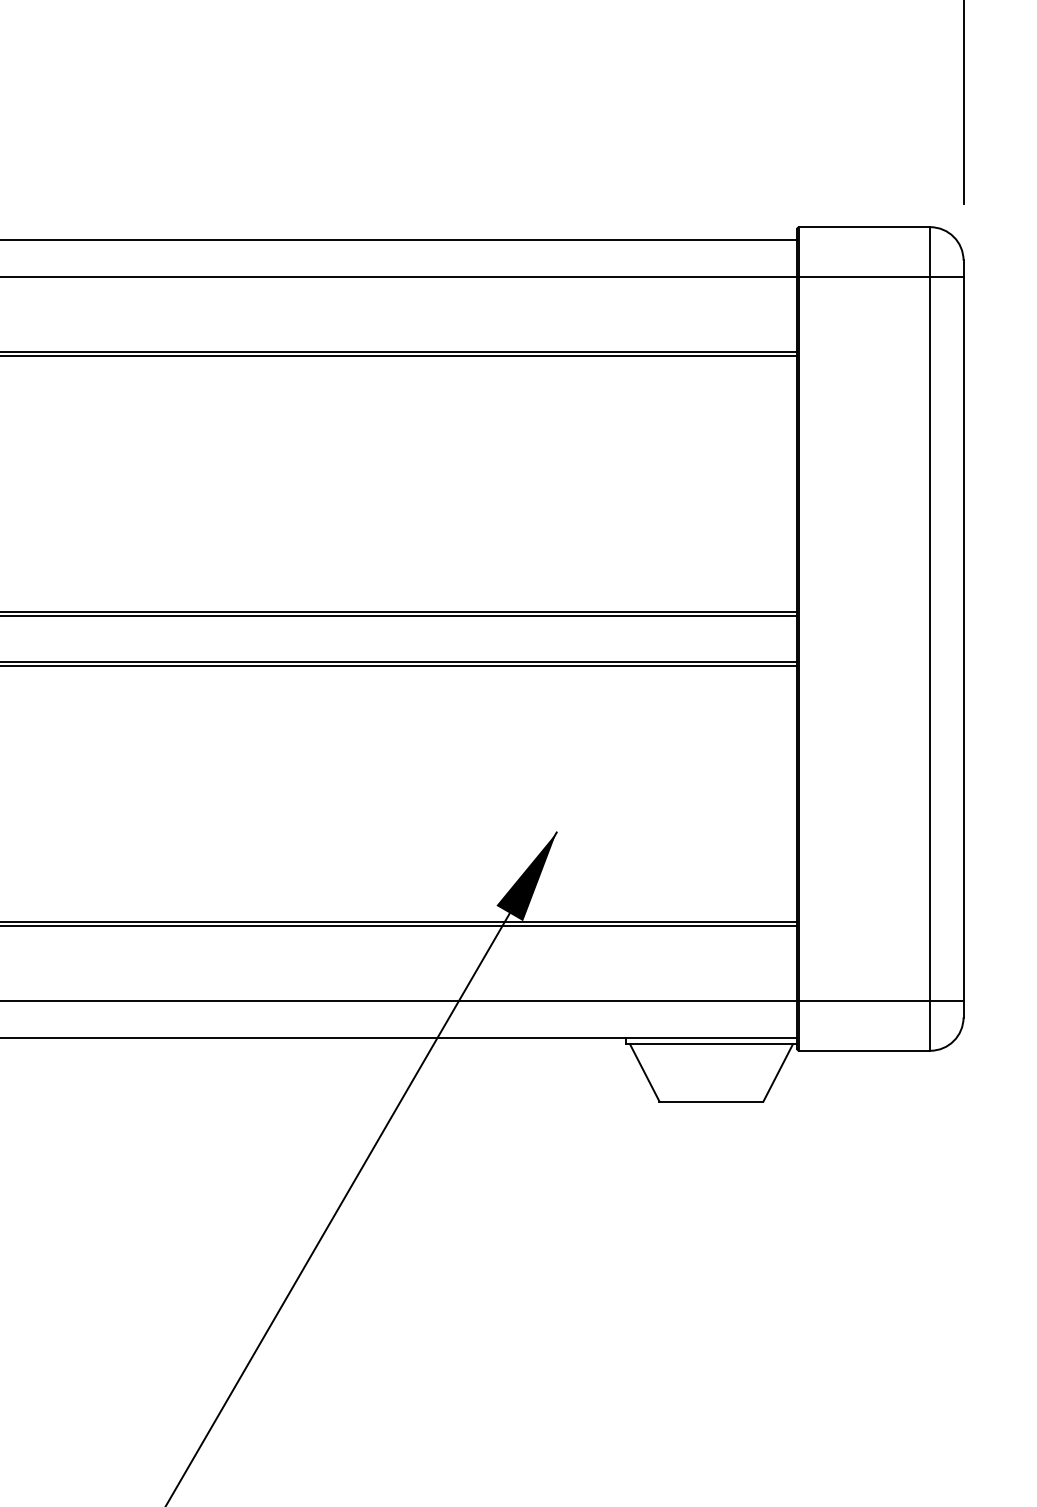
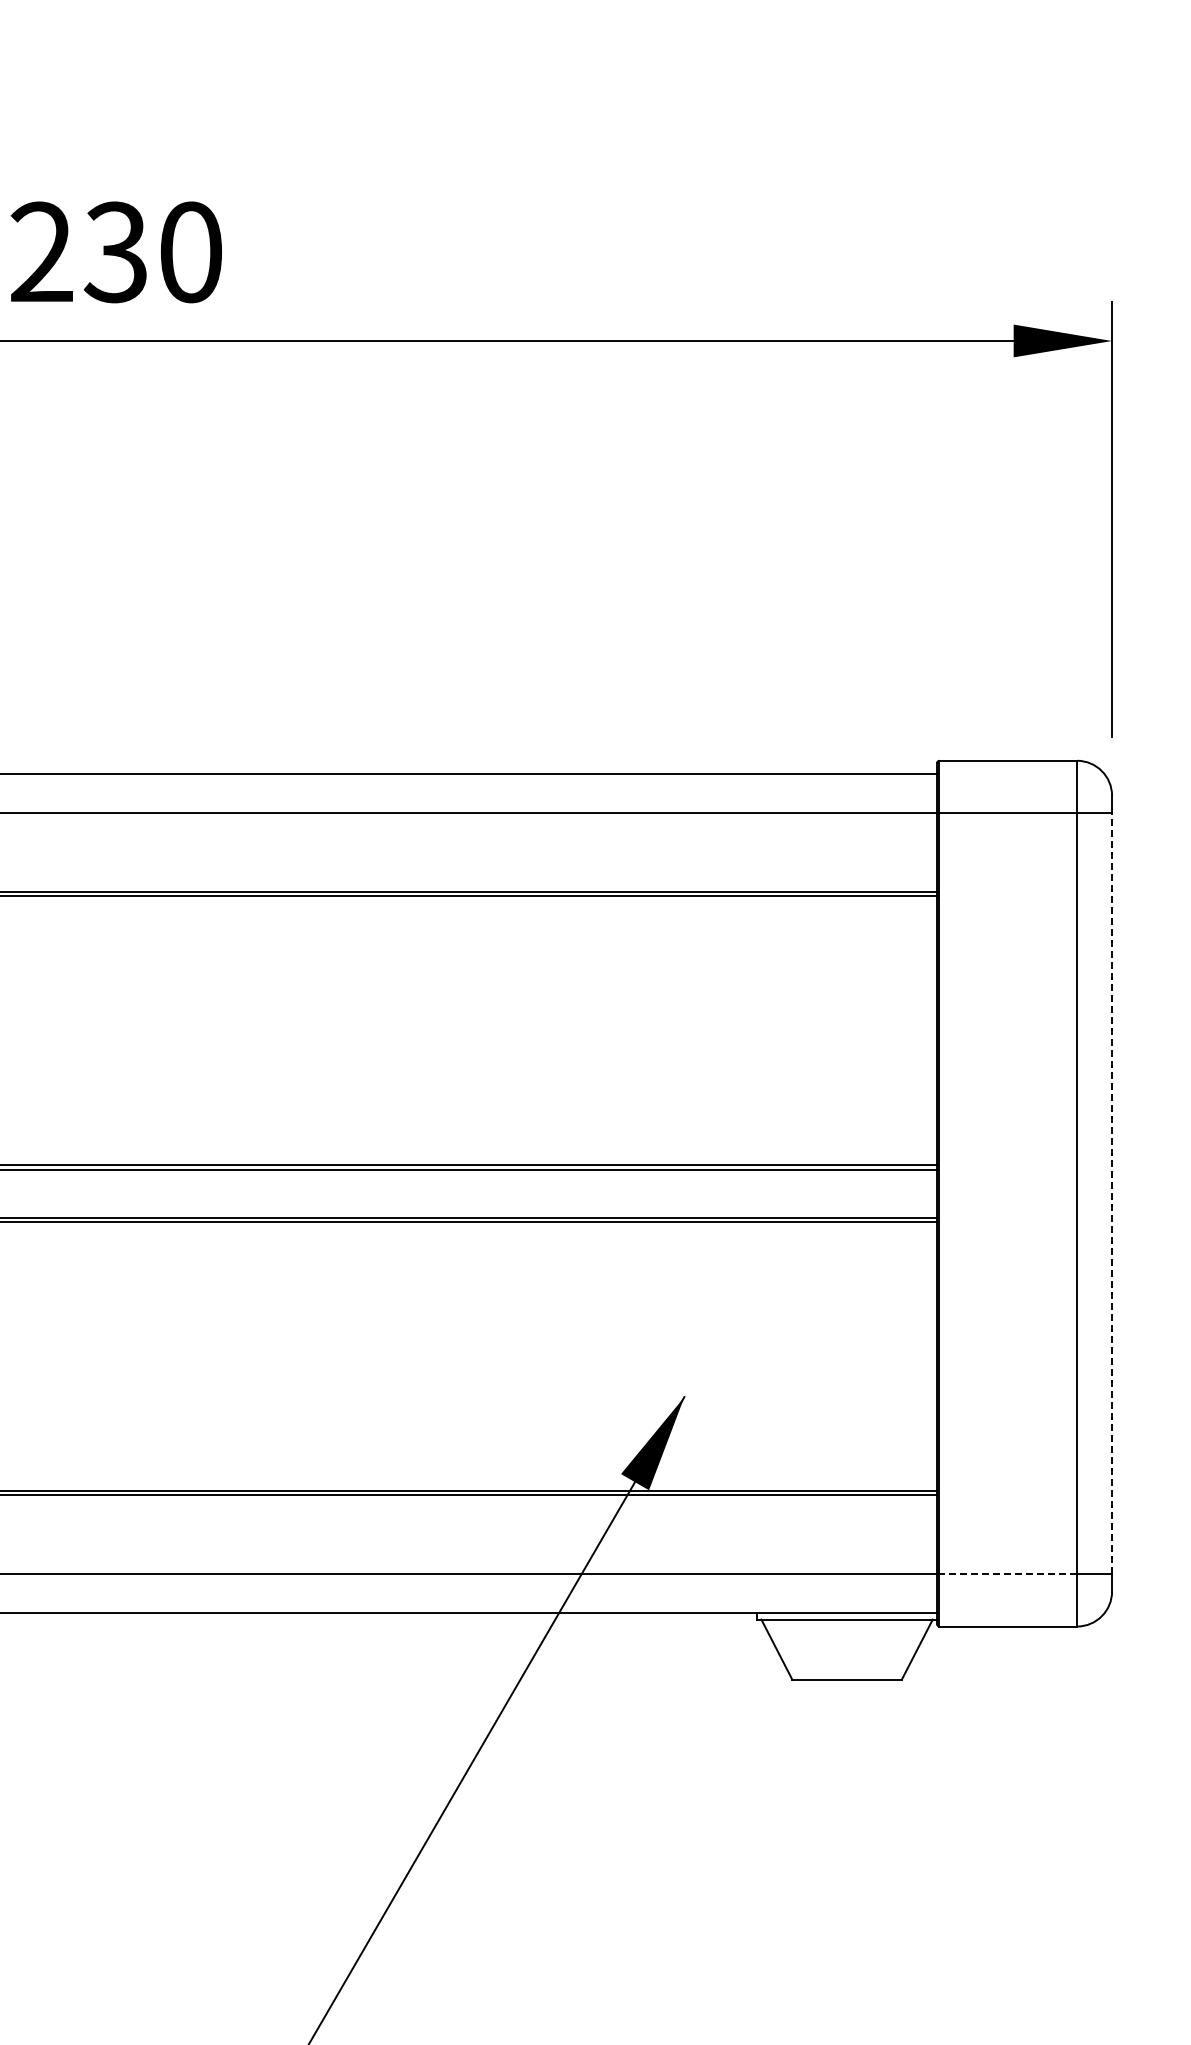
line: (963, 638) -> (1112, 1193), solid -> dashed
line: (865, 1001) -> (1008, 1574), solid -> dashed

